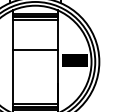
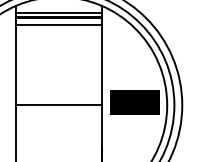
line: (35, 49) -> (59, 104), moved

